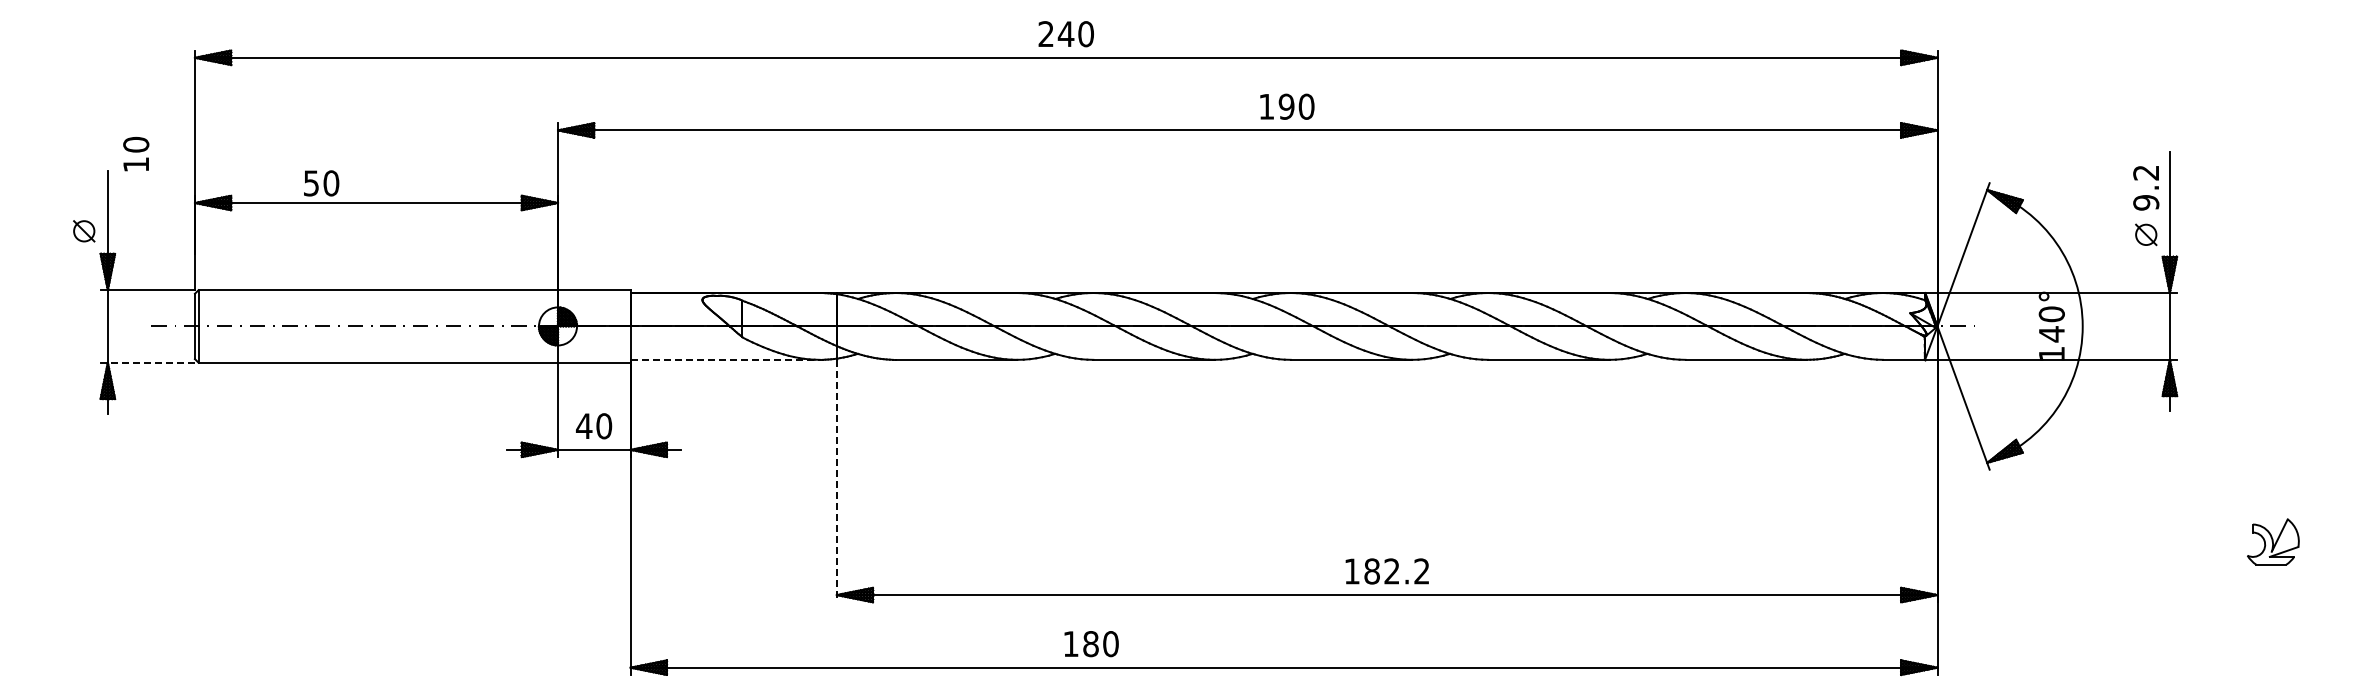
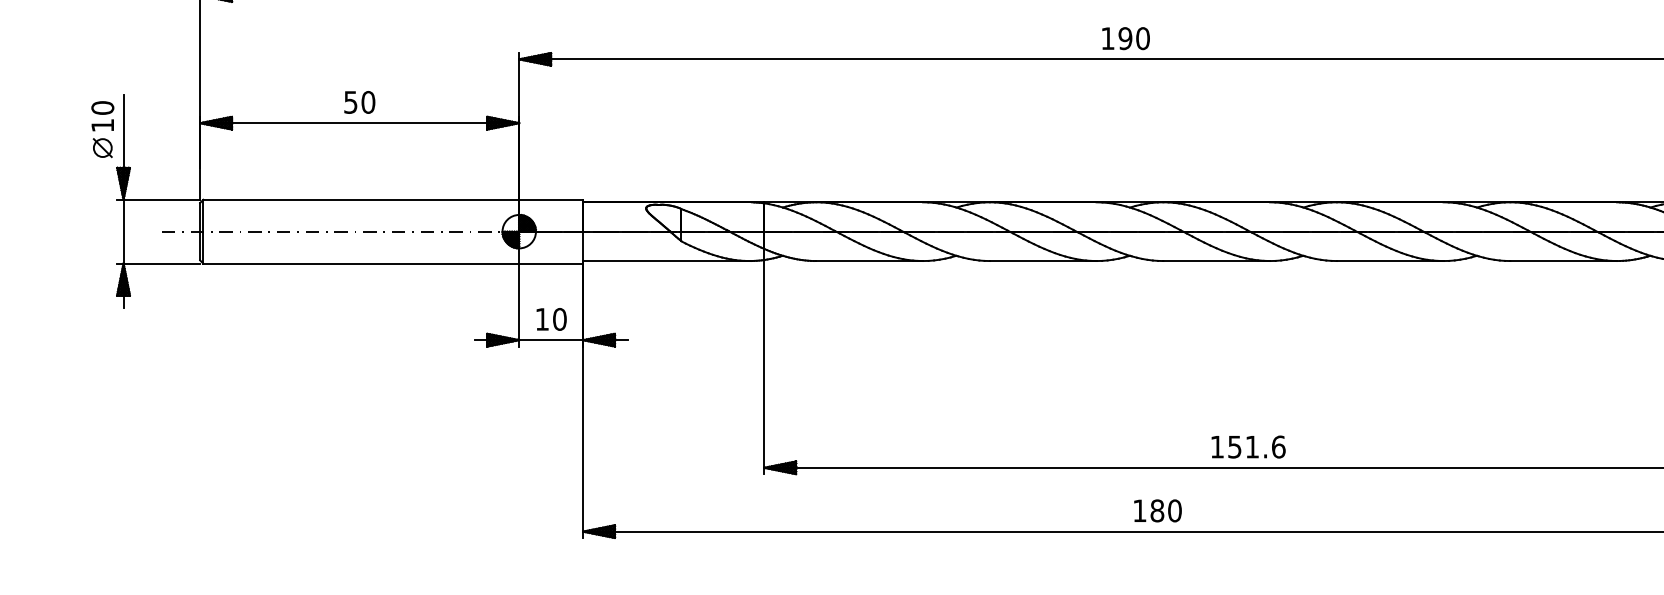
text: (1287, 106) -> (1126, 38), moved
text: (136, 154) -> (103, 116), moved
text: (321, 183) -> (359, 102), moved
line: (725, 359) -> (666, 260), dashed -> solid
line: (151, 362) -> (161, 263), dashed -> solid
text: (583, 425) -> (541, 318), 40 -> 10
line: (836, 481) -> (764, 367), dashed -> solid
text: (1396, 571) -> (1256, 447), 182.2 -> 151.6
text: (1091, 644) -> (1157, 511), moved

